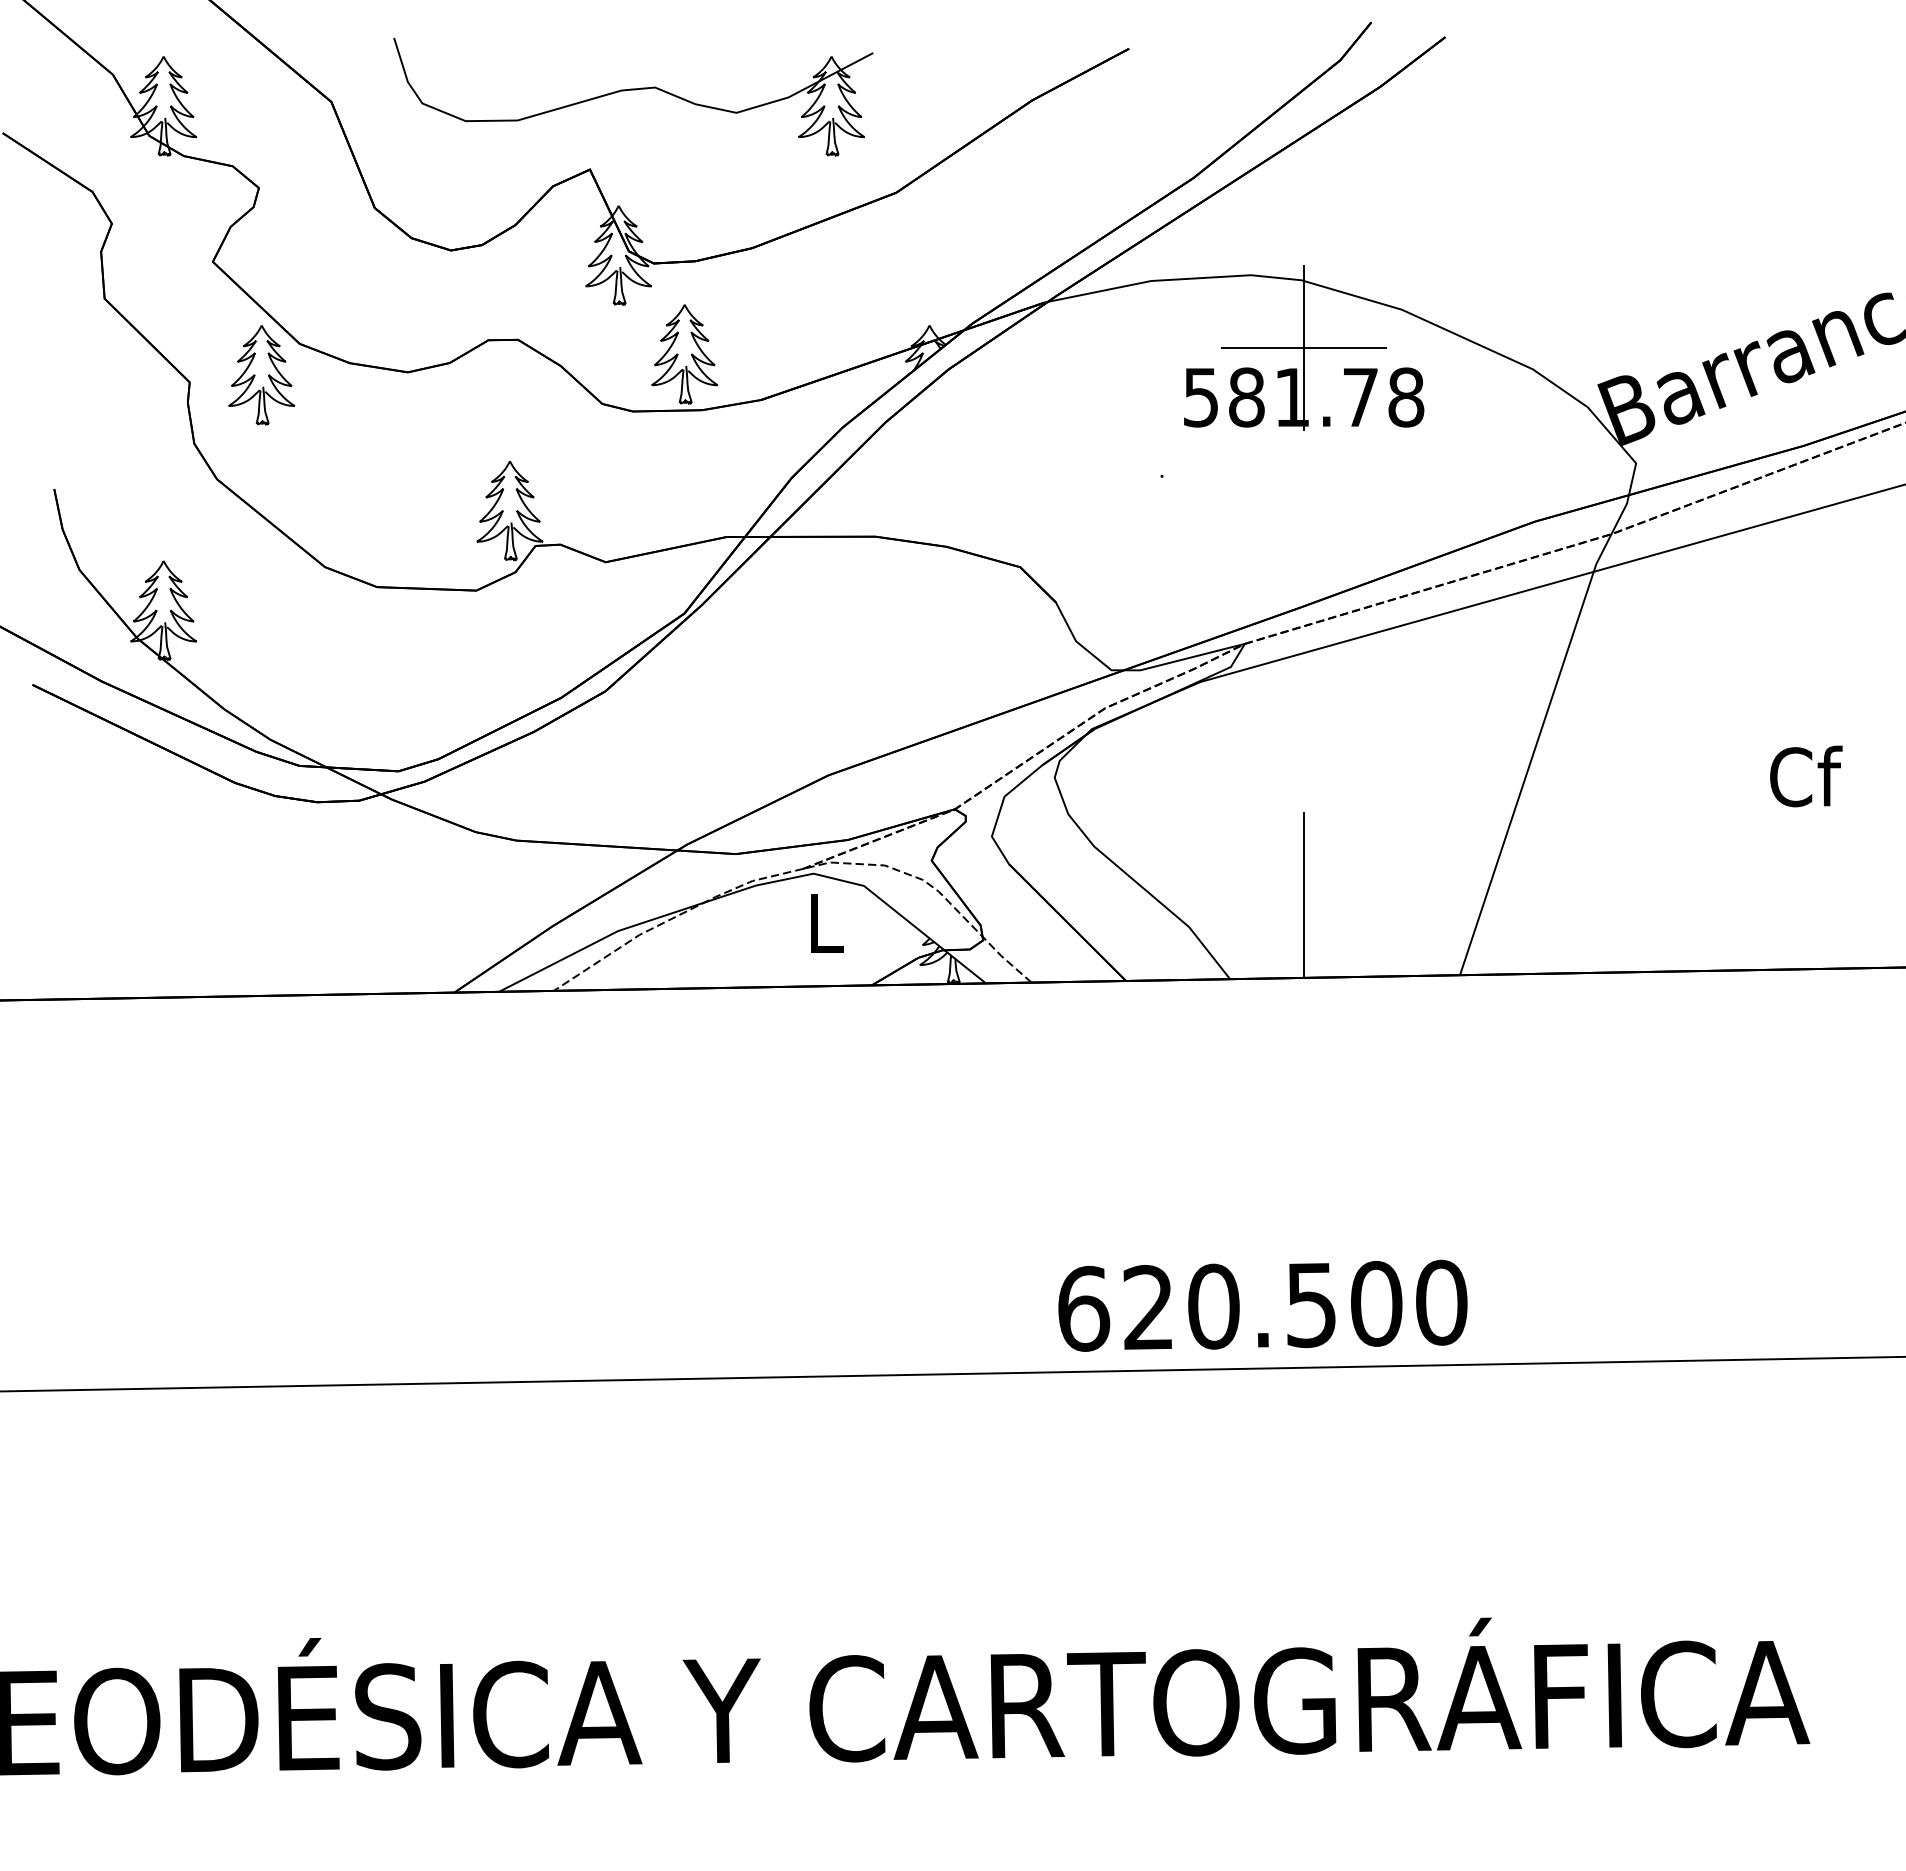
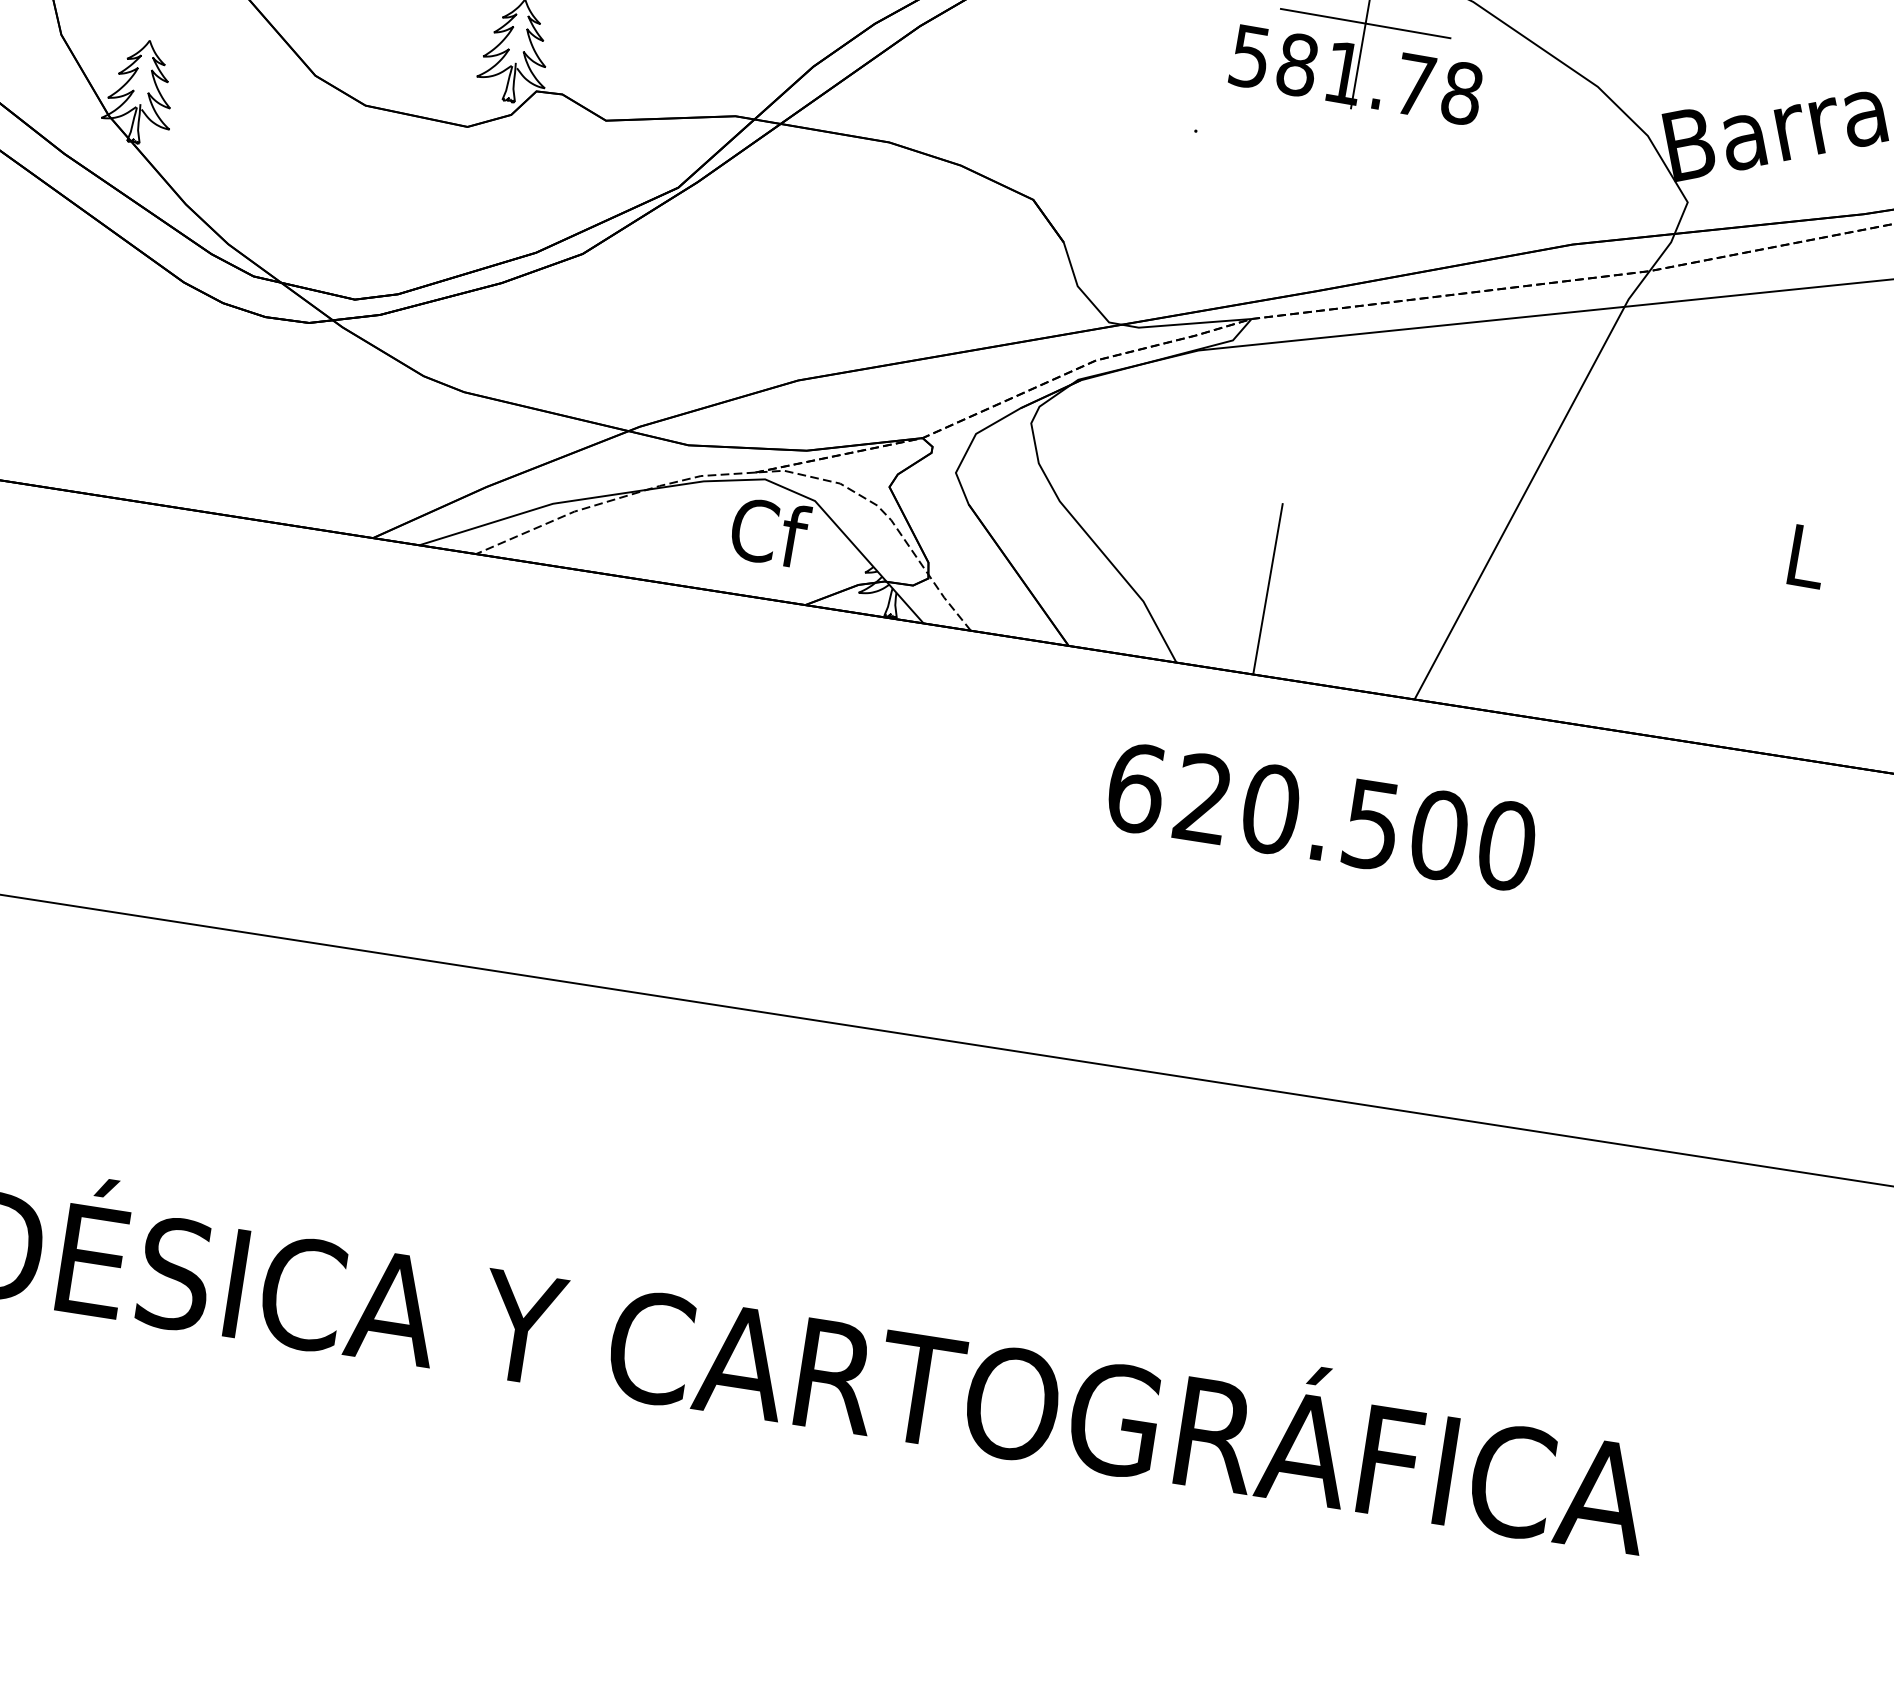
text: (1806, 776) -> (1807, 556), Cf -> L
text: (826, 922) -> (769, 532), L -> Cf
text: (1262, 1305) -> (1321, 816), moved

